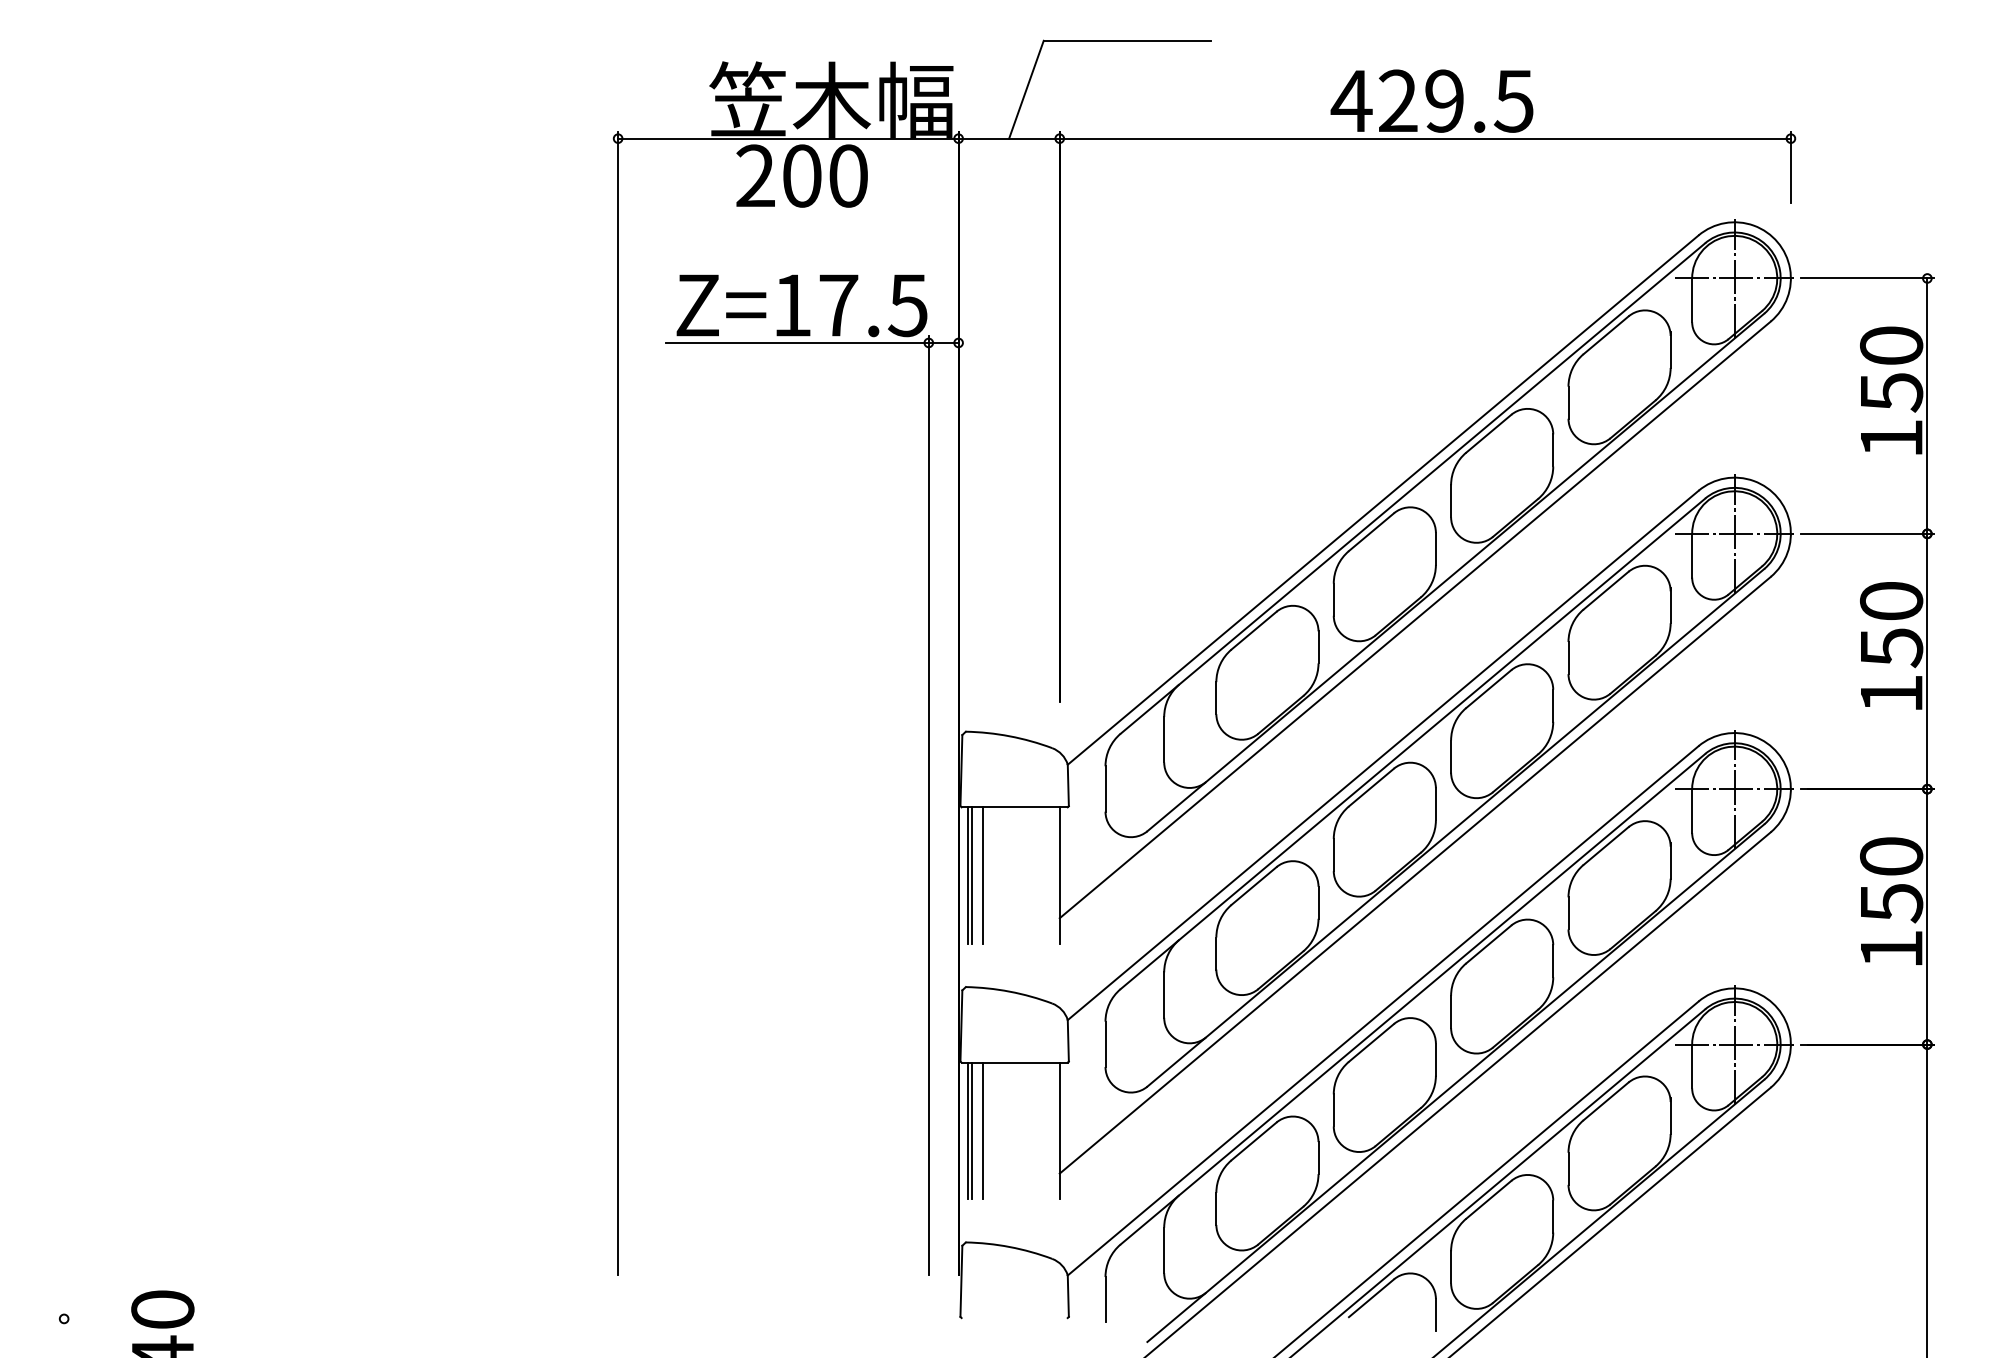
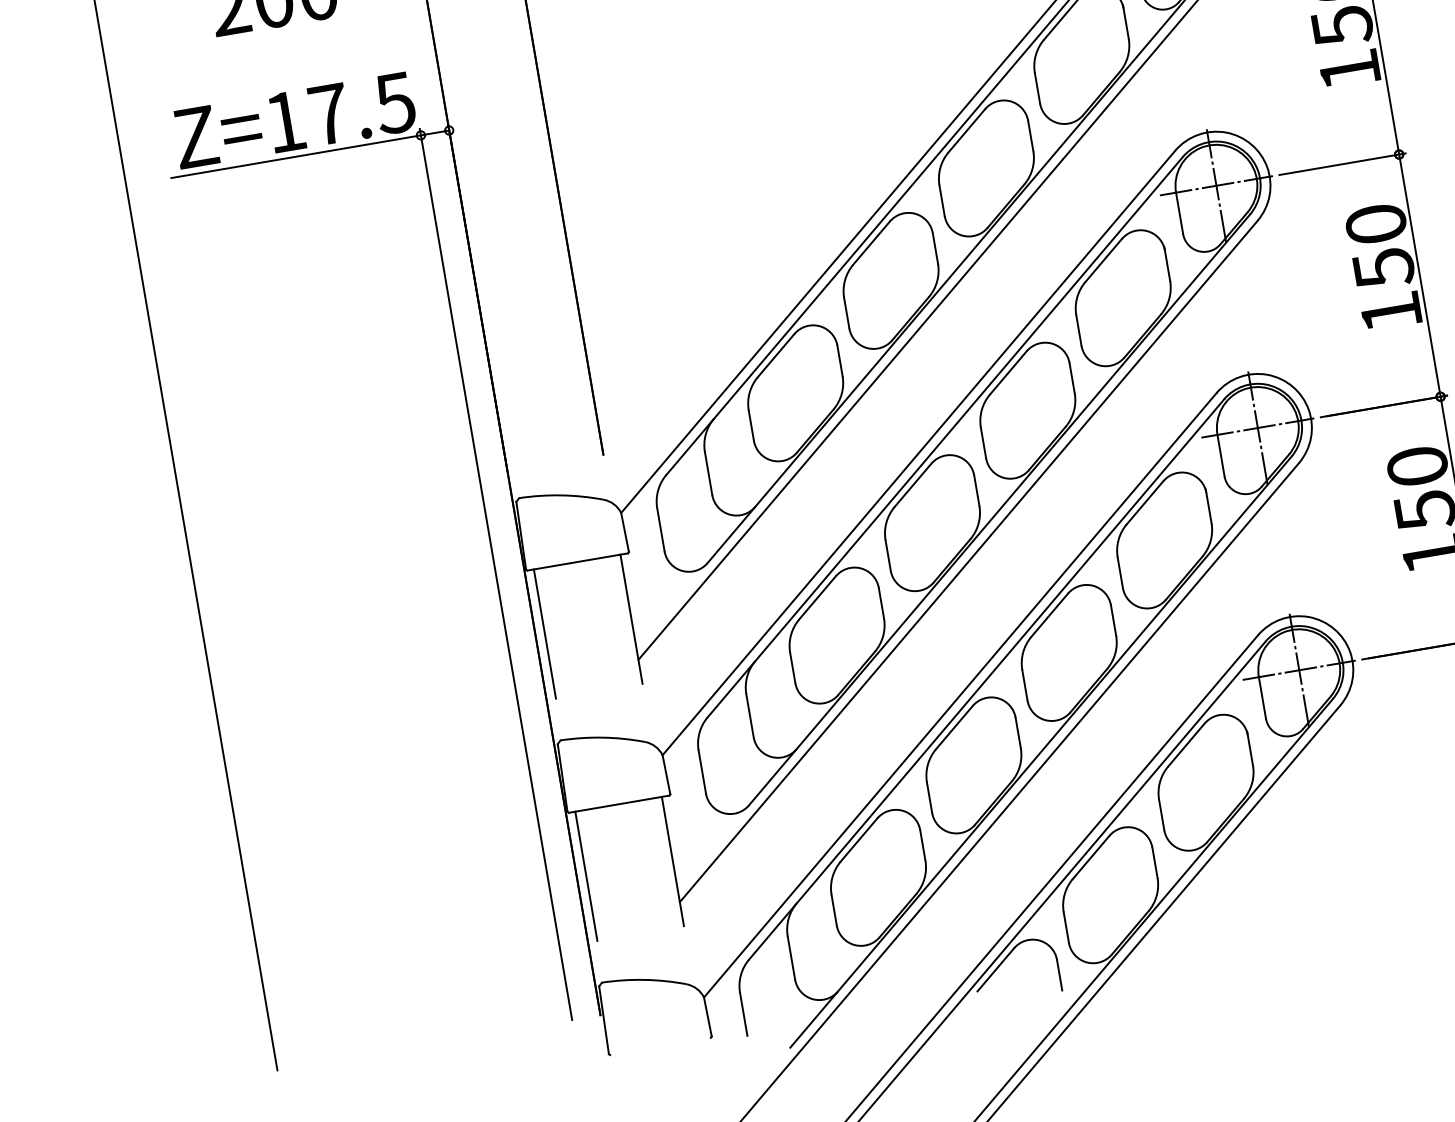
line: (972, 875) -> (548, 633), removed
line: (983, 875) -> (559, 631), removed
line: (972, 1130) -> (590, 875), removed
line: (983, 1130) -> (600, 873), removed

